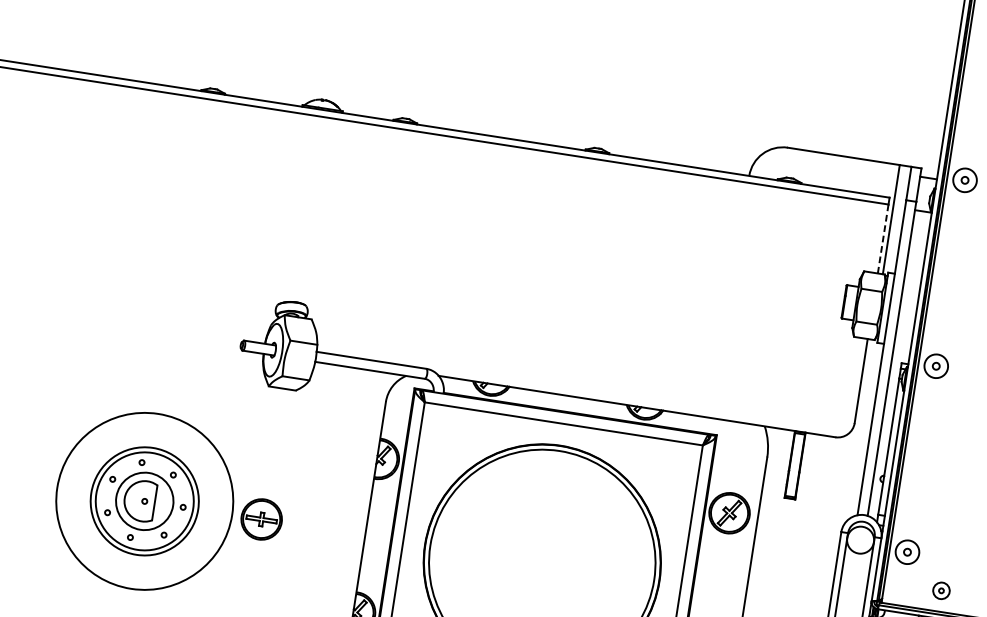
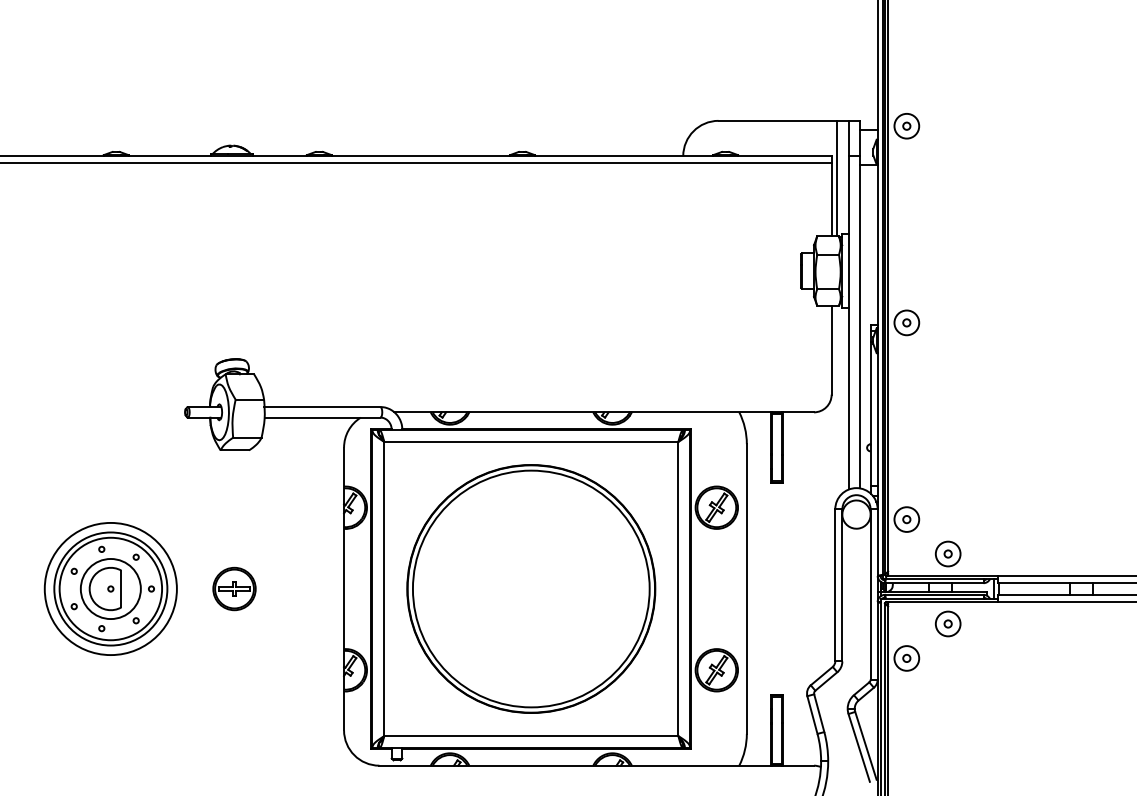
line: (882, 239) -> (831, 200), dashed -> solid
circle: (144, 500) -> (110, 588), size x0.71
part: (940, 590) -> (947, 553), size x1.43

